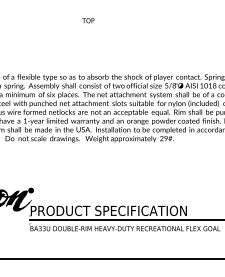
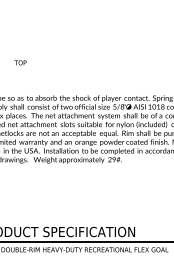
text: (88, 20) -> (20, 62), moved

